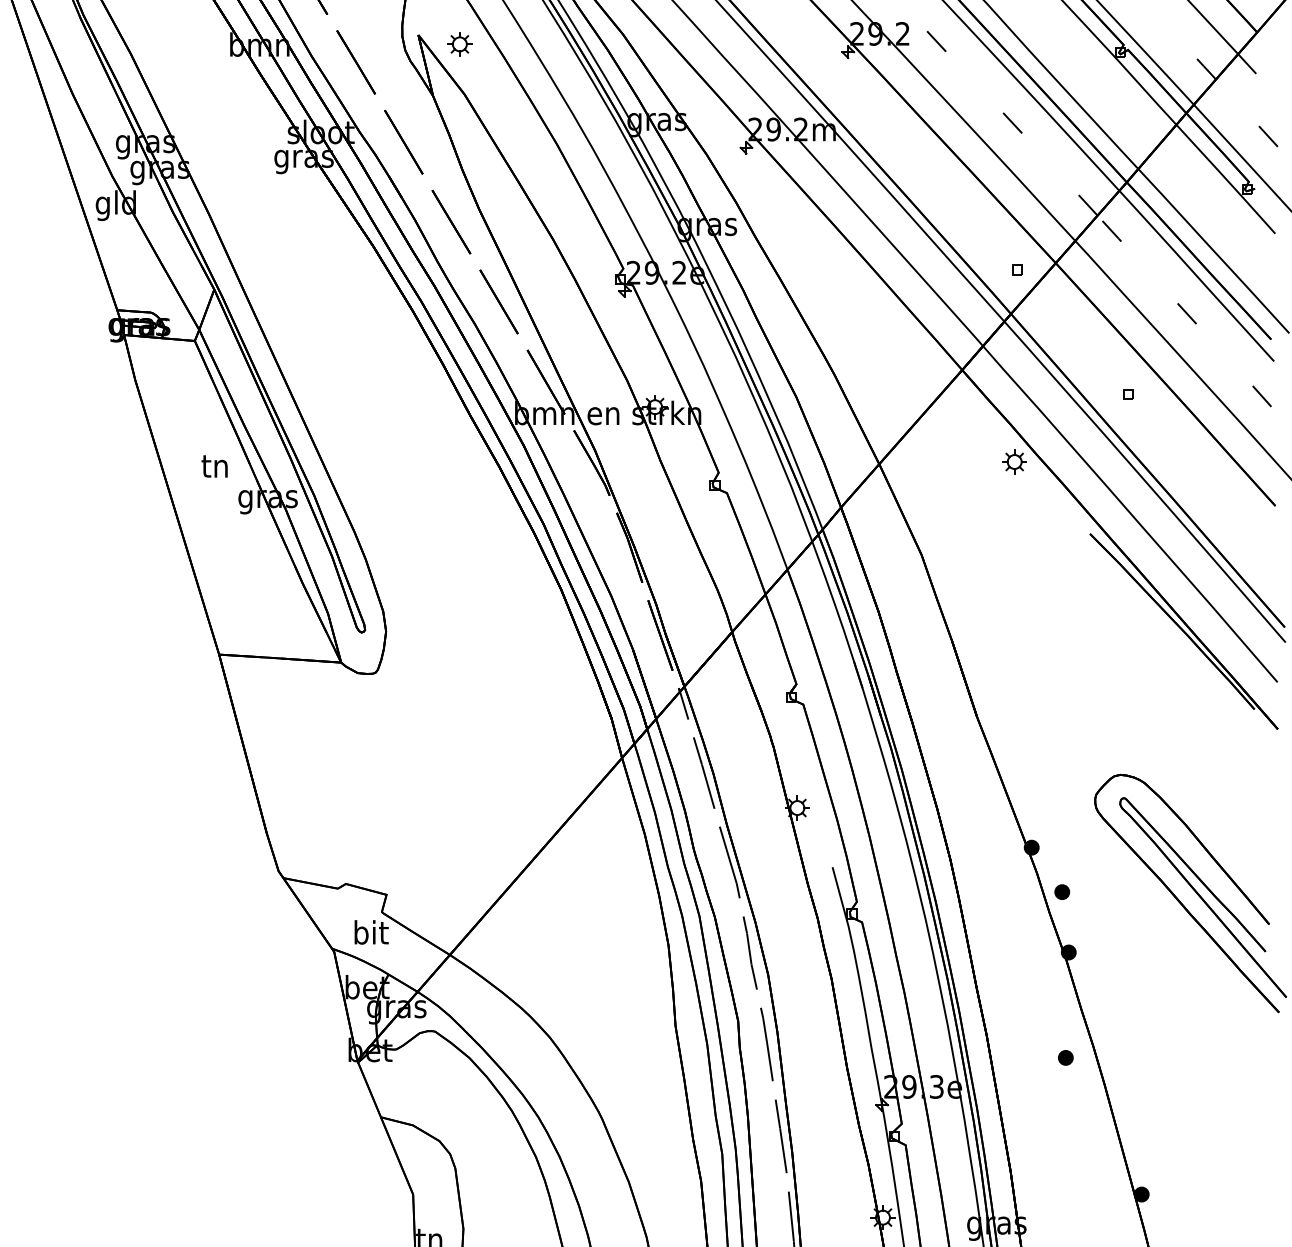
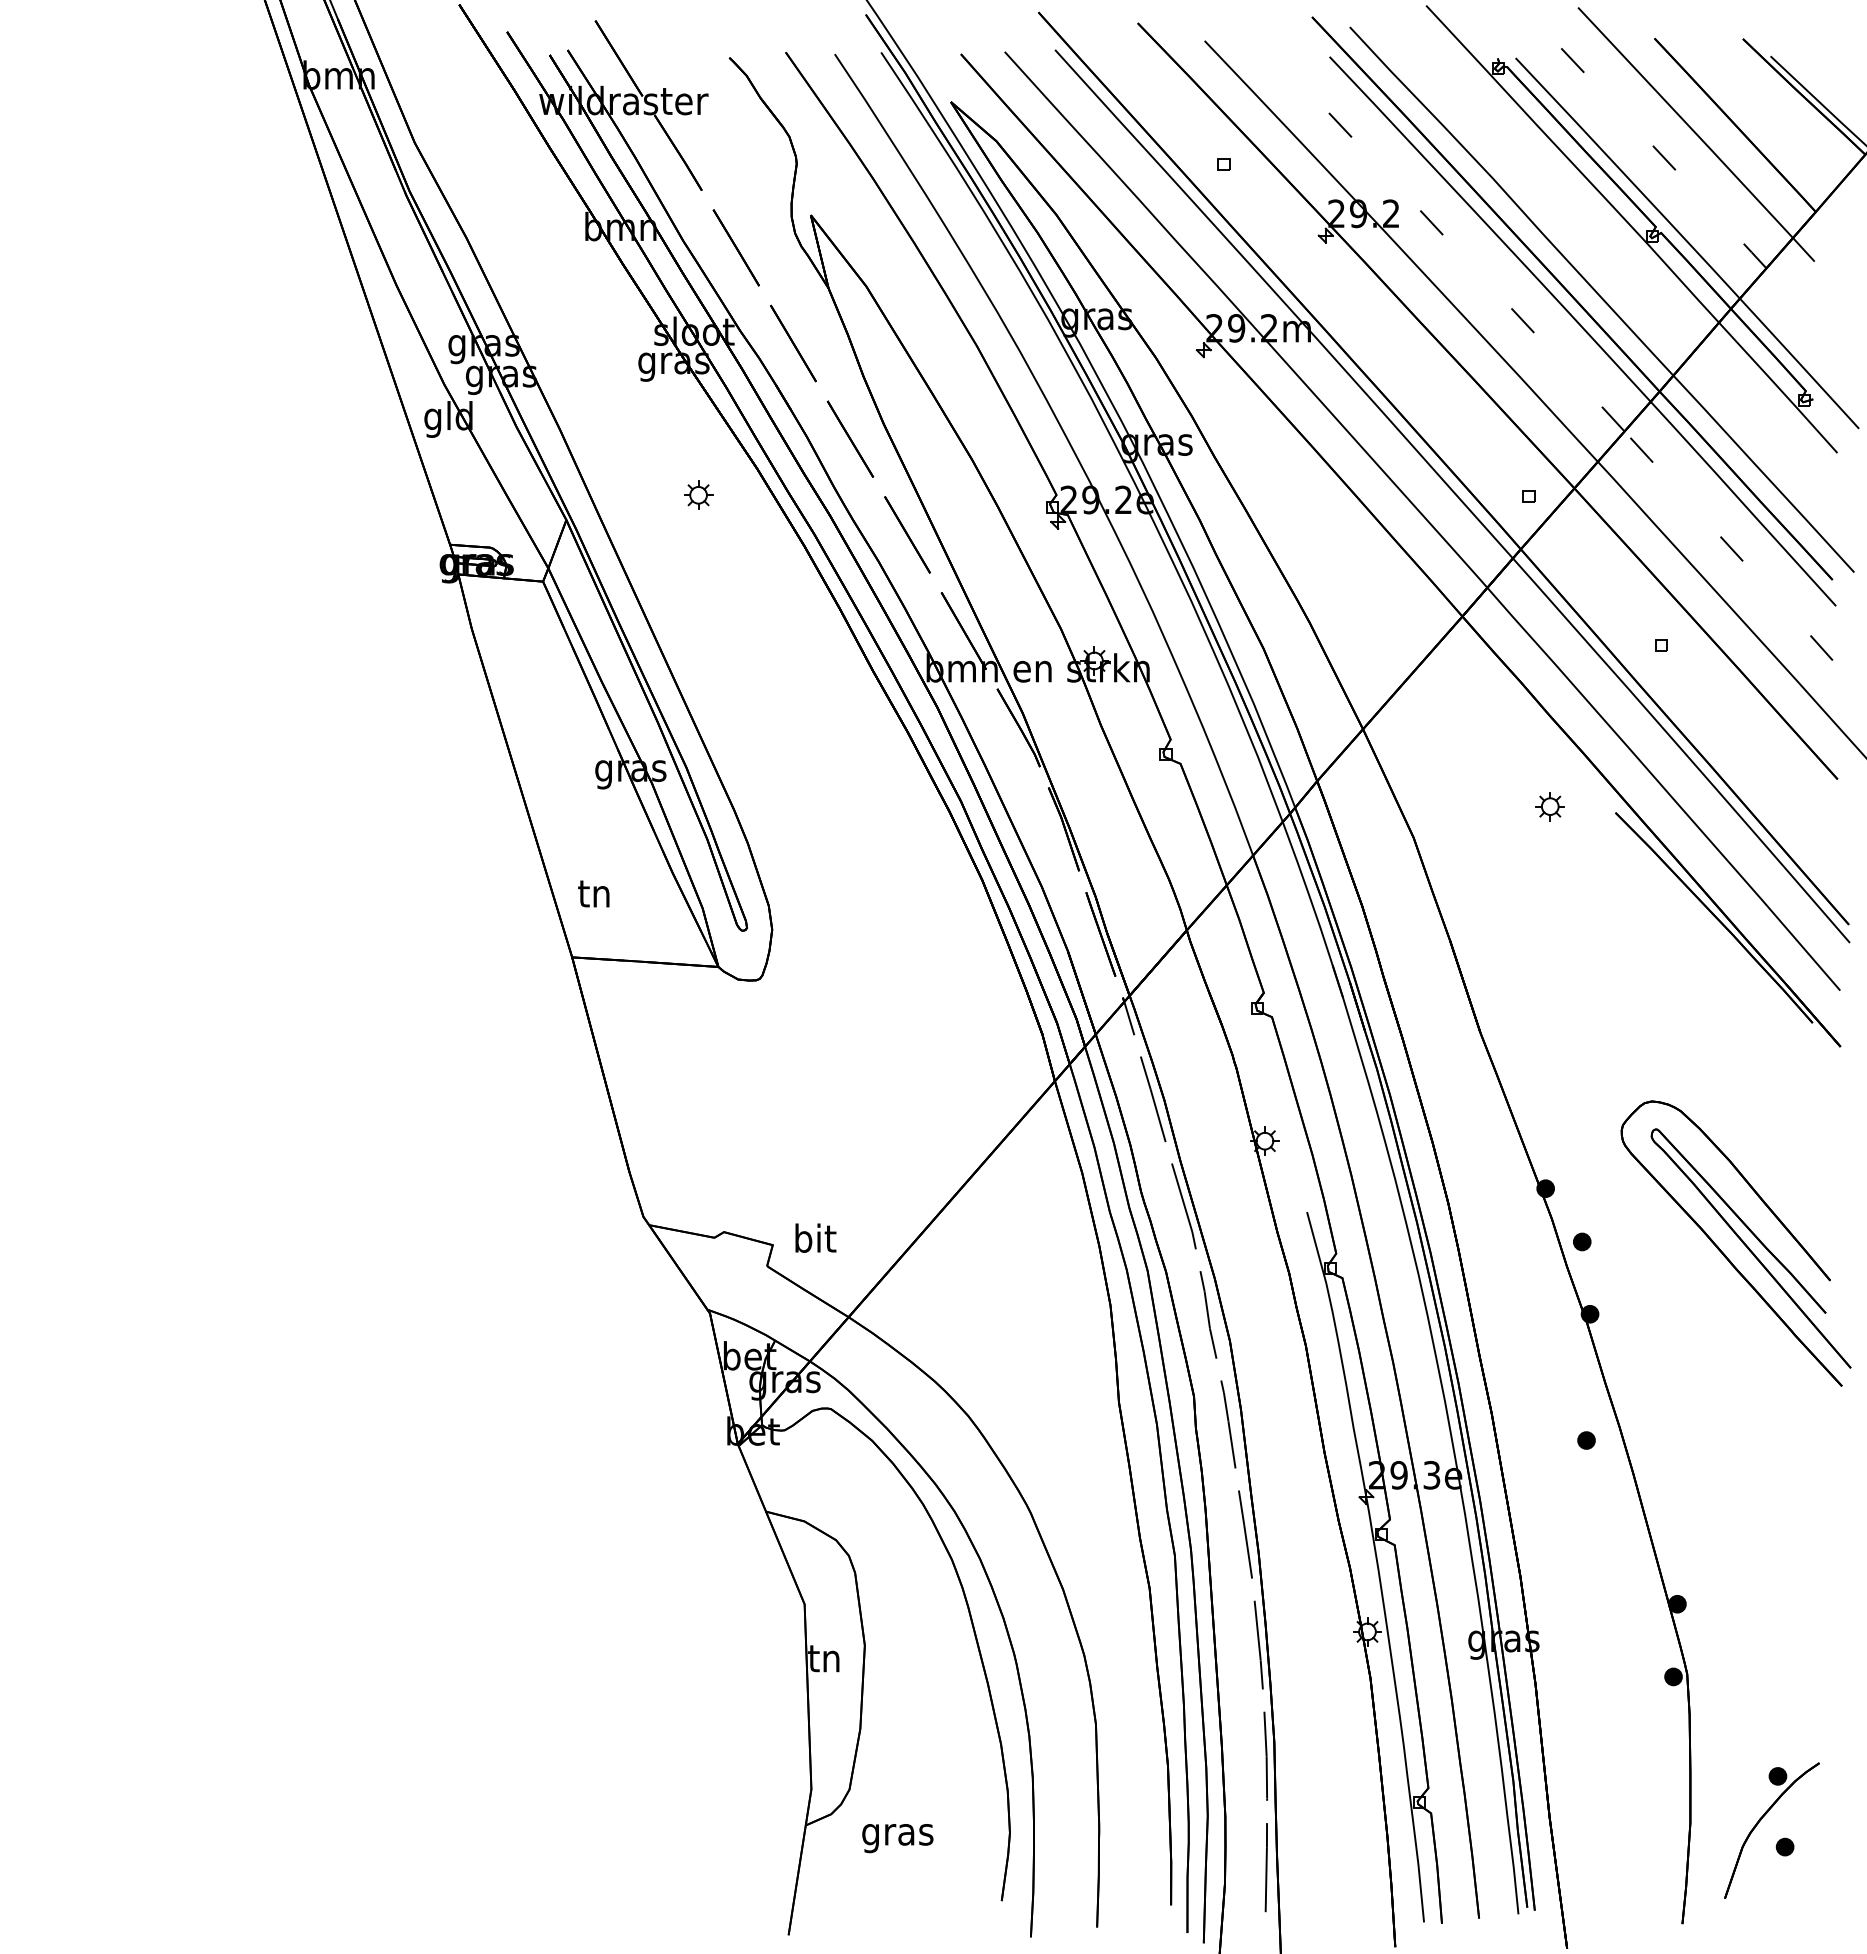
part: (459, 43) -> (698, 494), moved
line: (1267, 136) -> (1828, 336), removed
part: (1014, 461) -> (1549, 806), moved
text: (214, 466) -> (593, 893), moved
text: (371, 931) -> (815, 1237), moved

